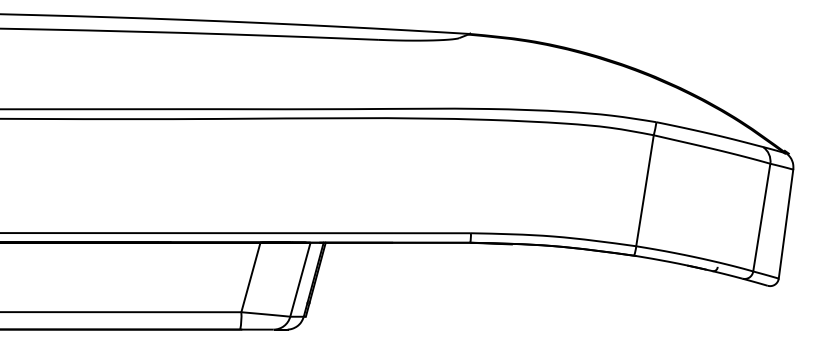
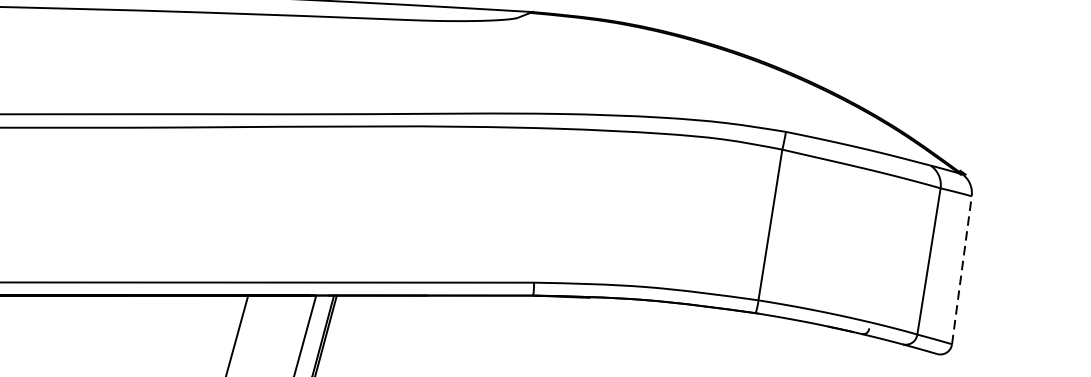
line: (786, 224) -> (962, 270), solid -> dashed

